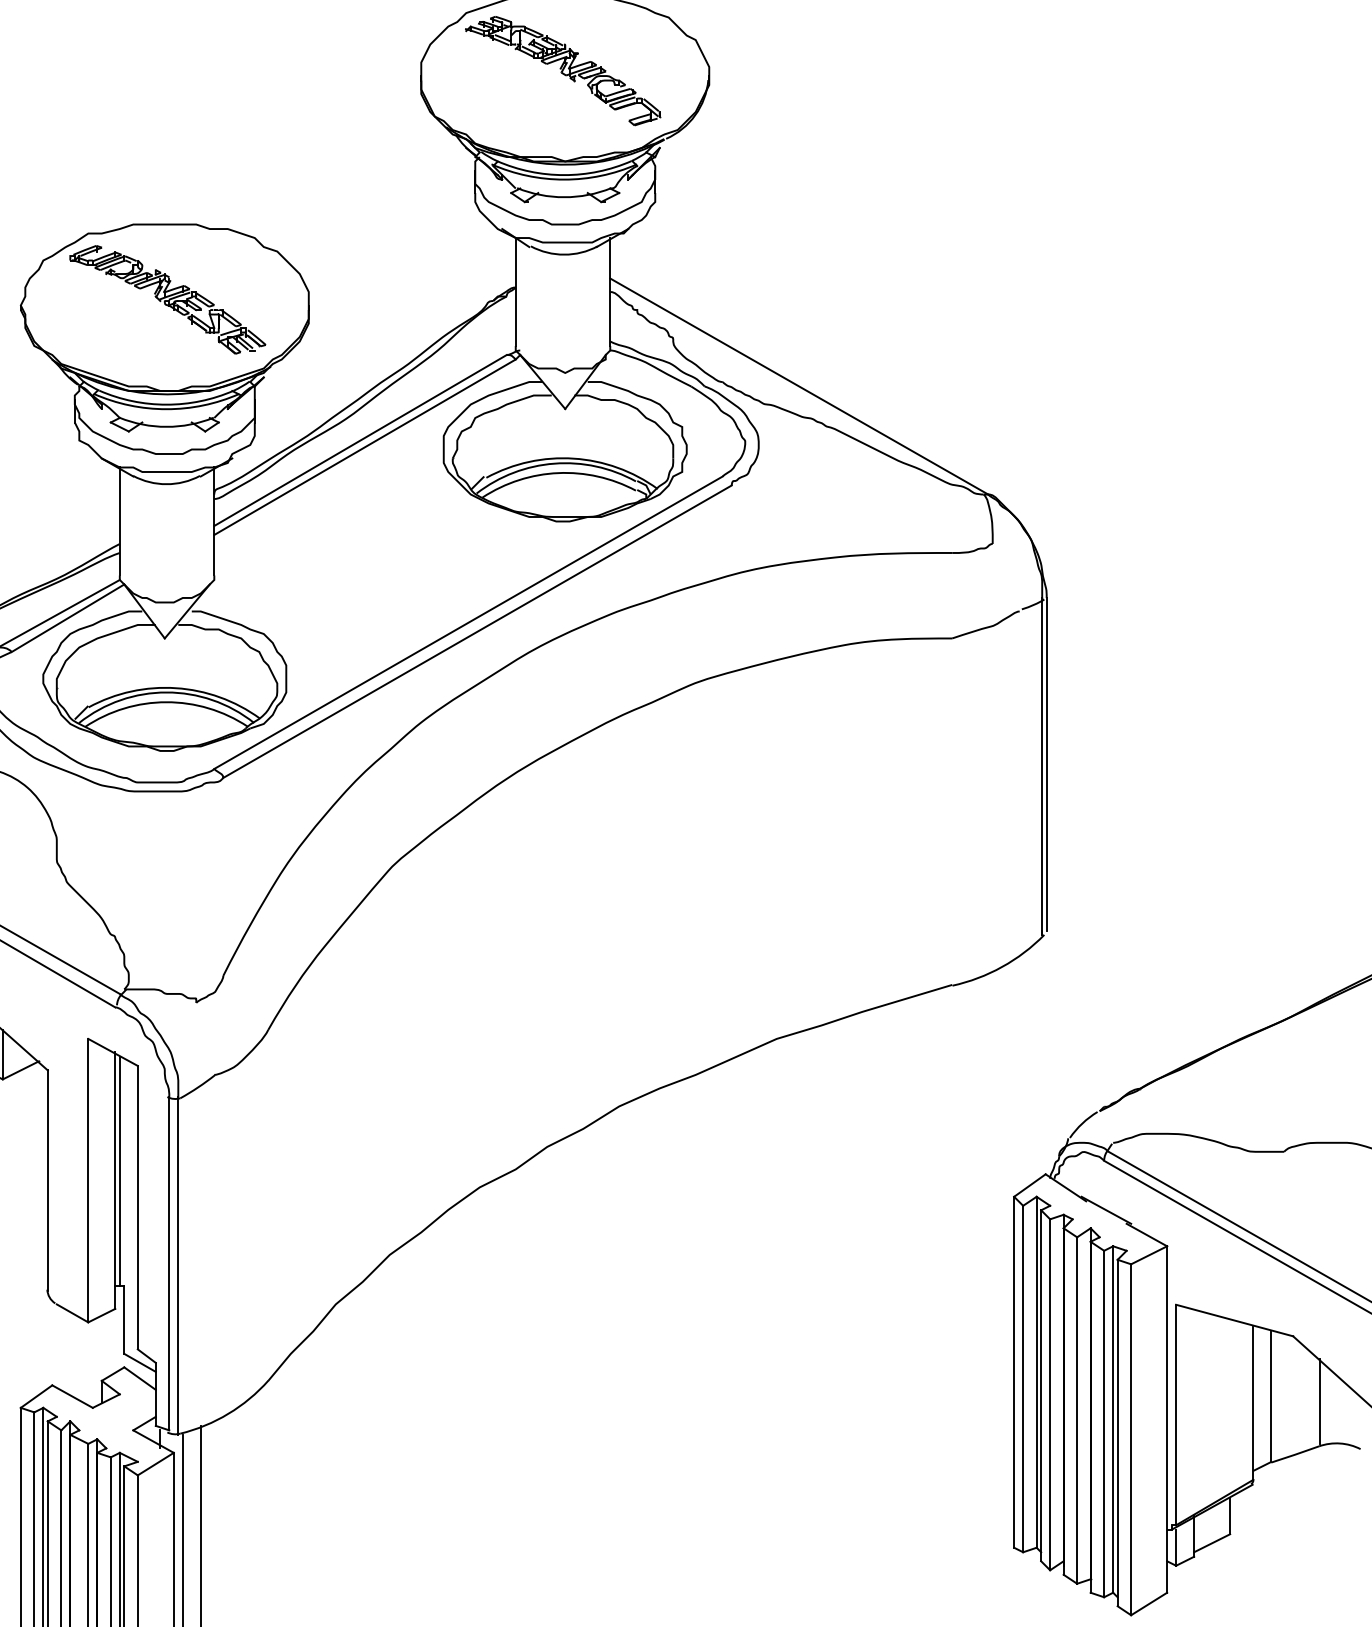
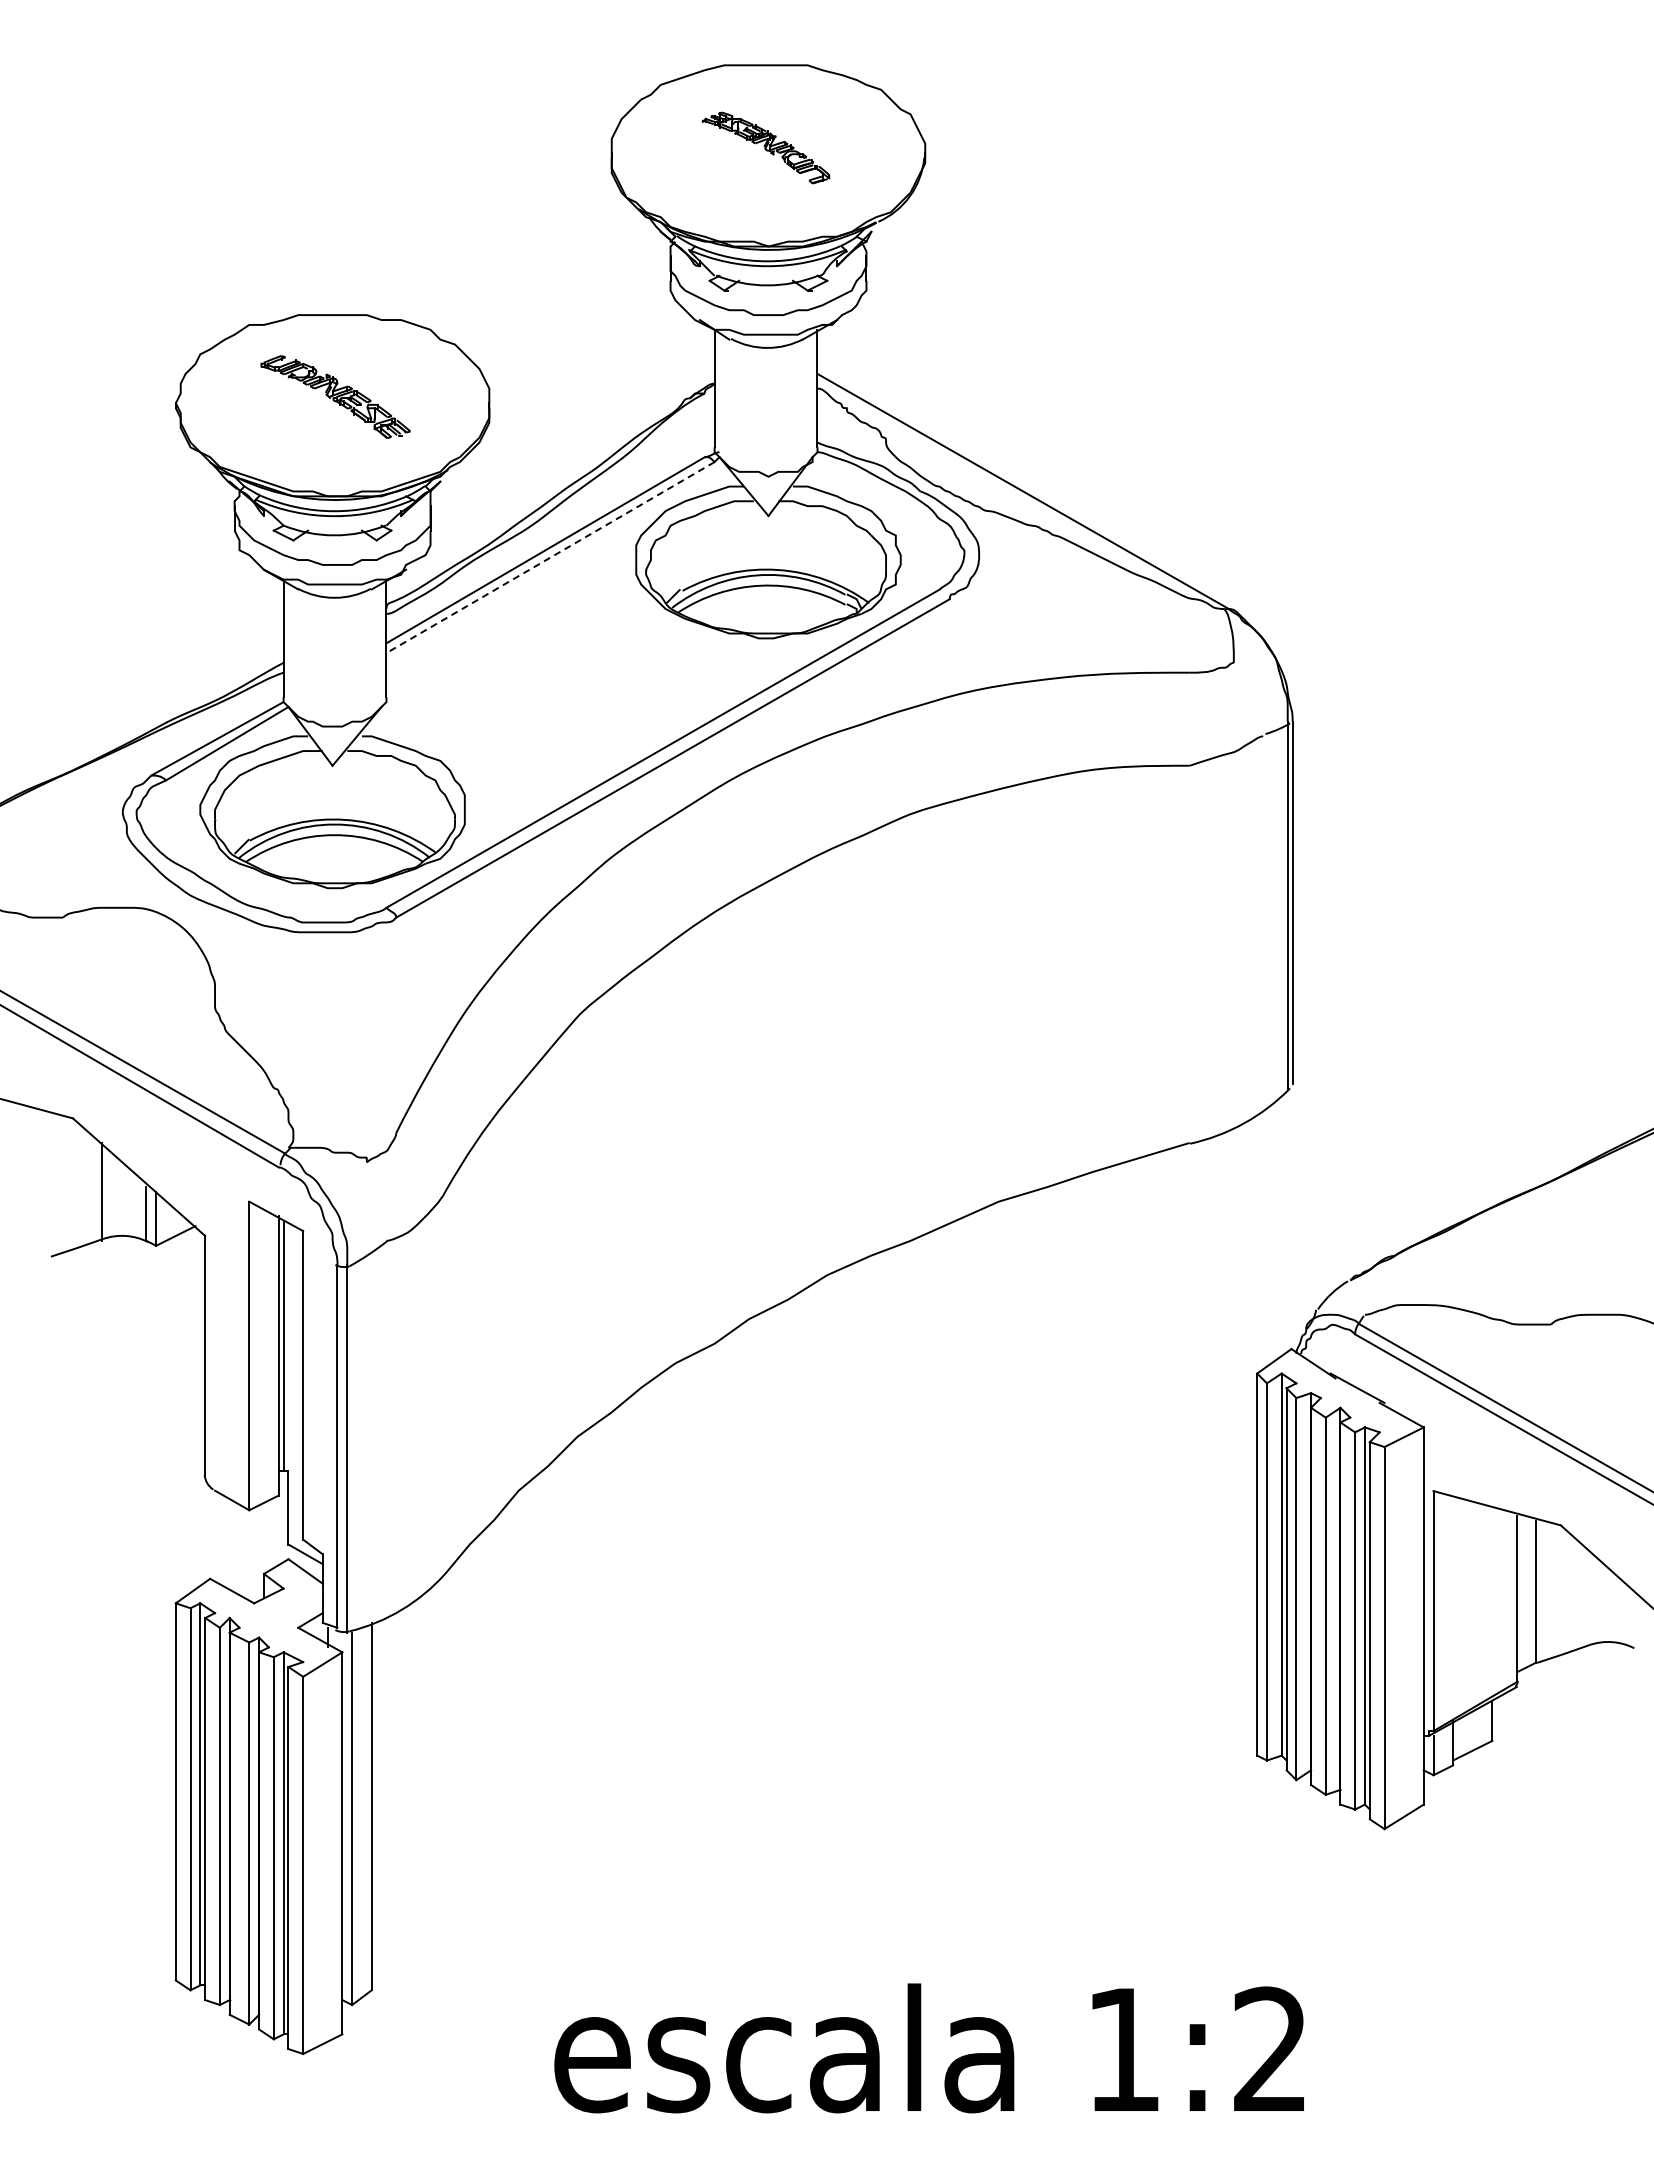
part: (562, 70) -> (765, 147), size x0.6
part: (167, 299) -> (335, 396), size x0.7
line: (364, 447) -> (550, 557), solid -> dashed
line: (1320, 1400) -> (1590, 1595), removed

